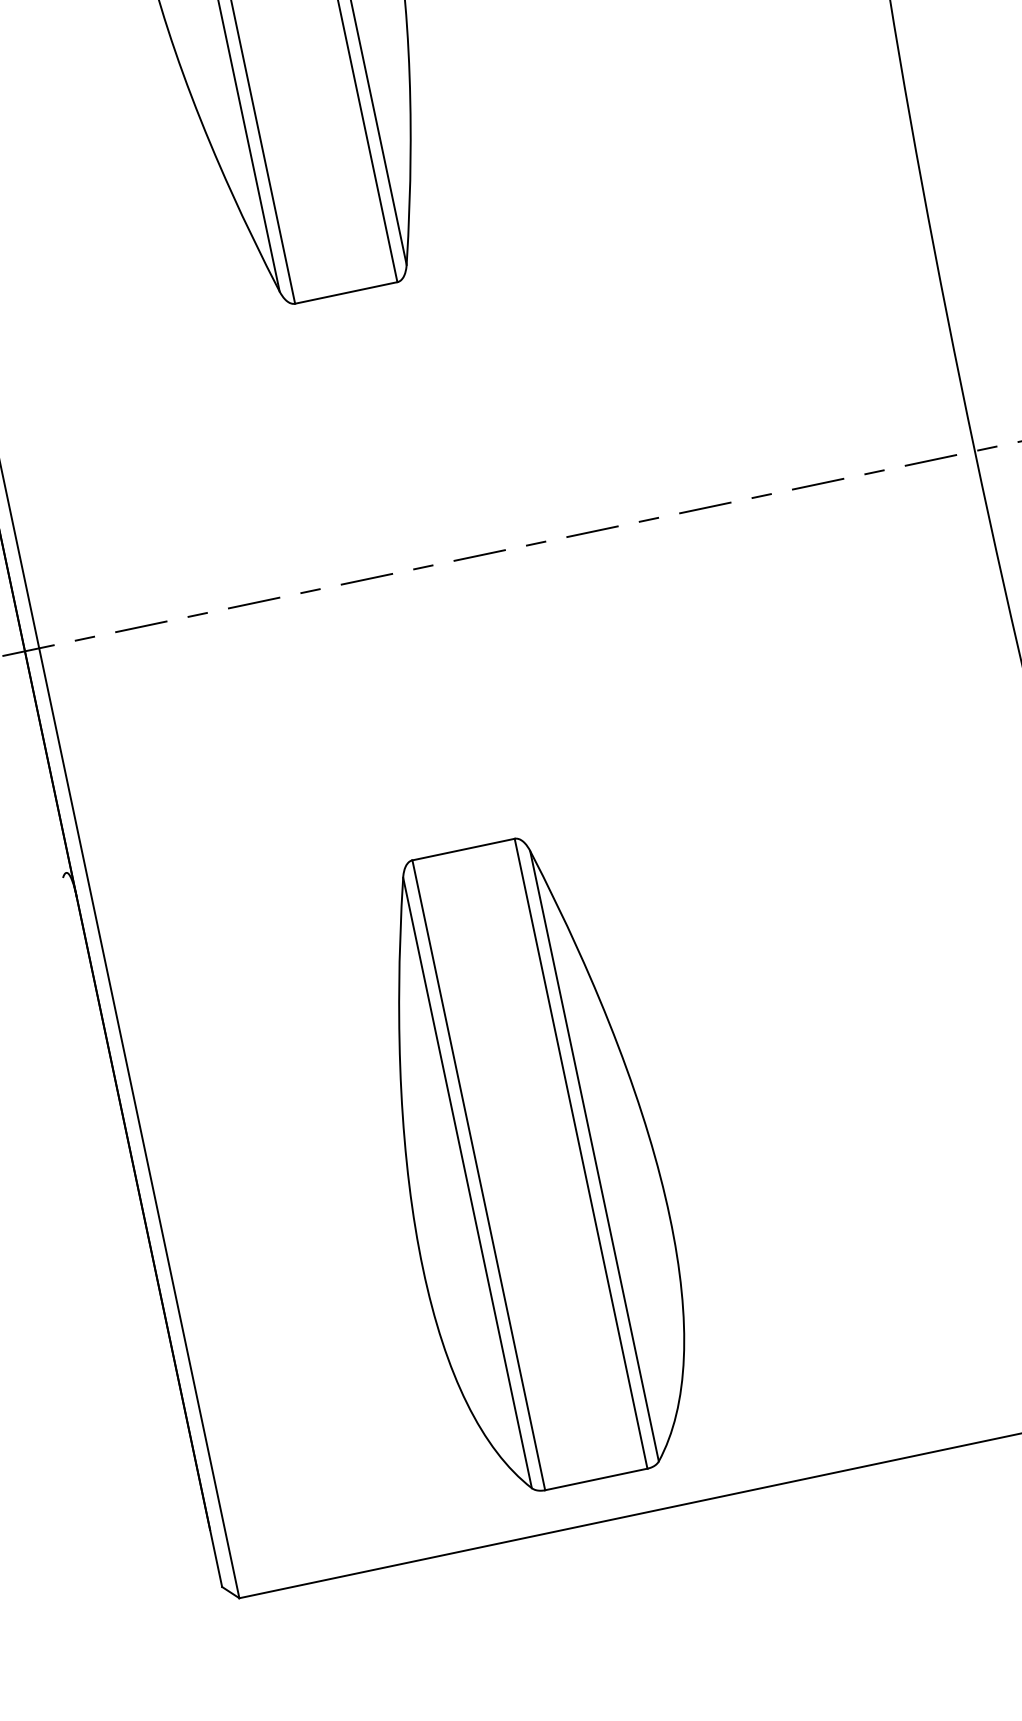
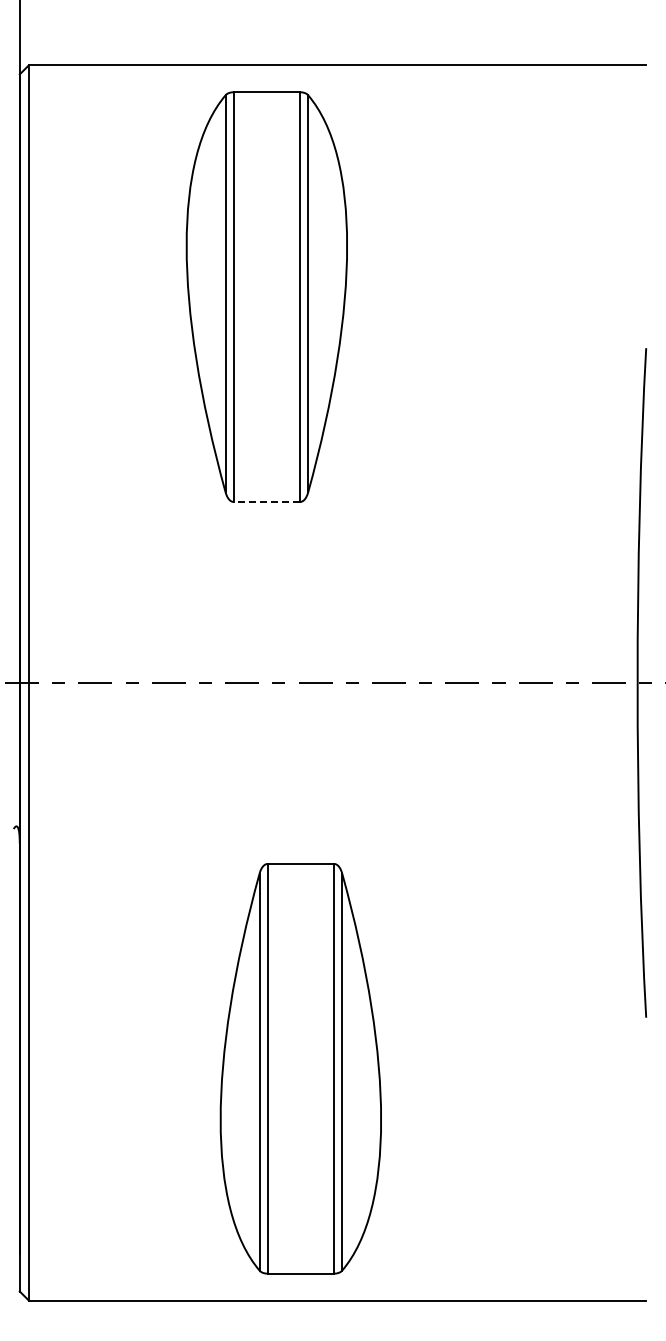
line: (345, 292) -> (266, 501), solid -> dashed
part: (529, 1164) -> (300, 1068), moved

